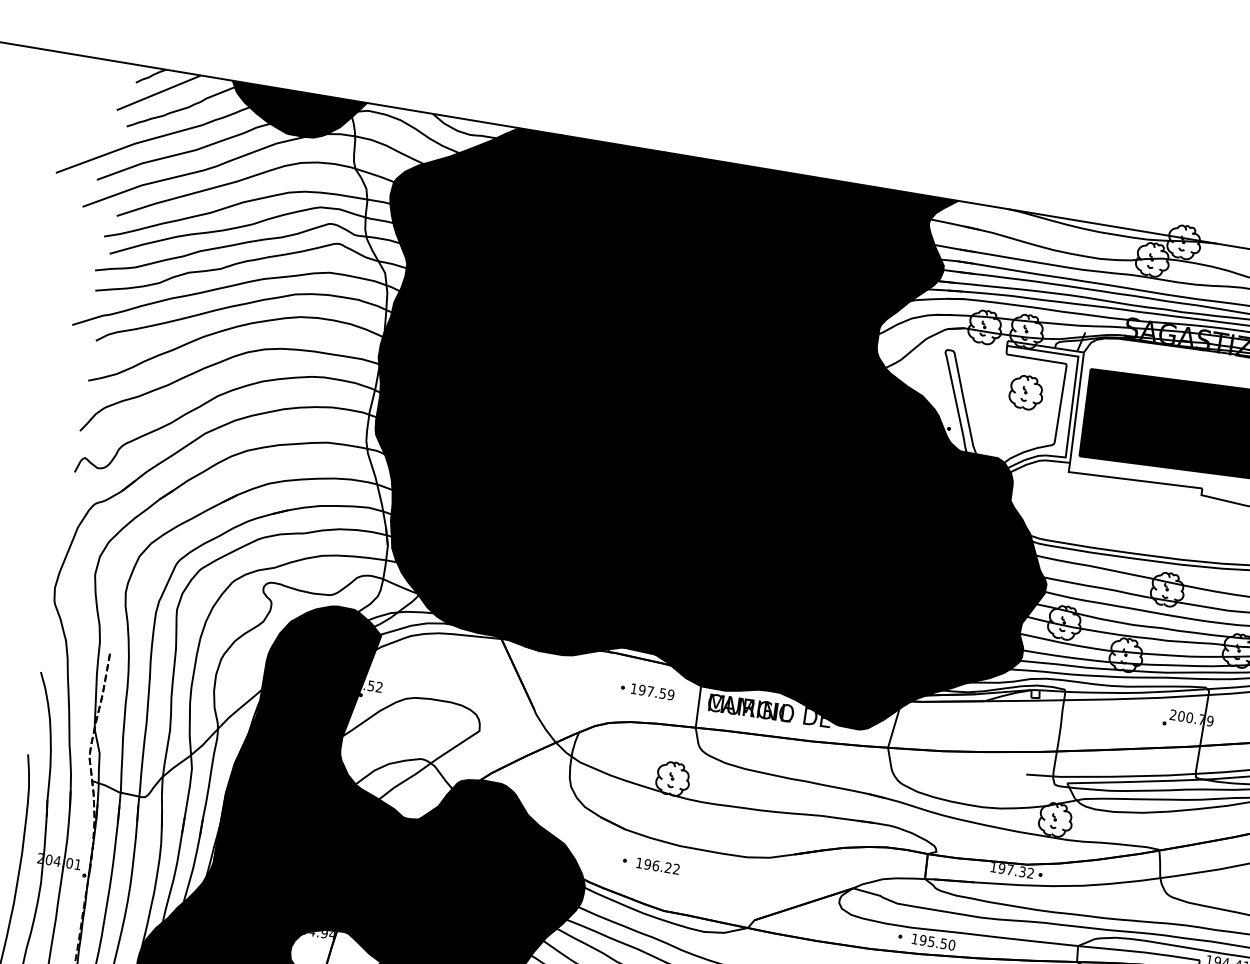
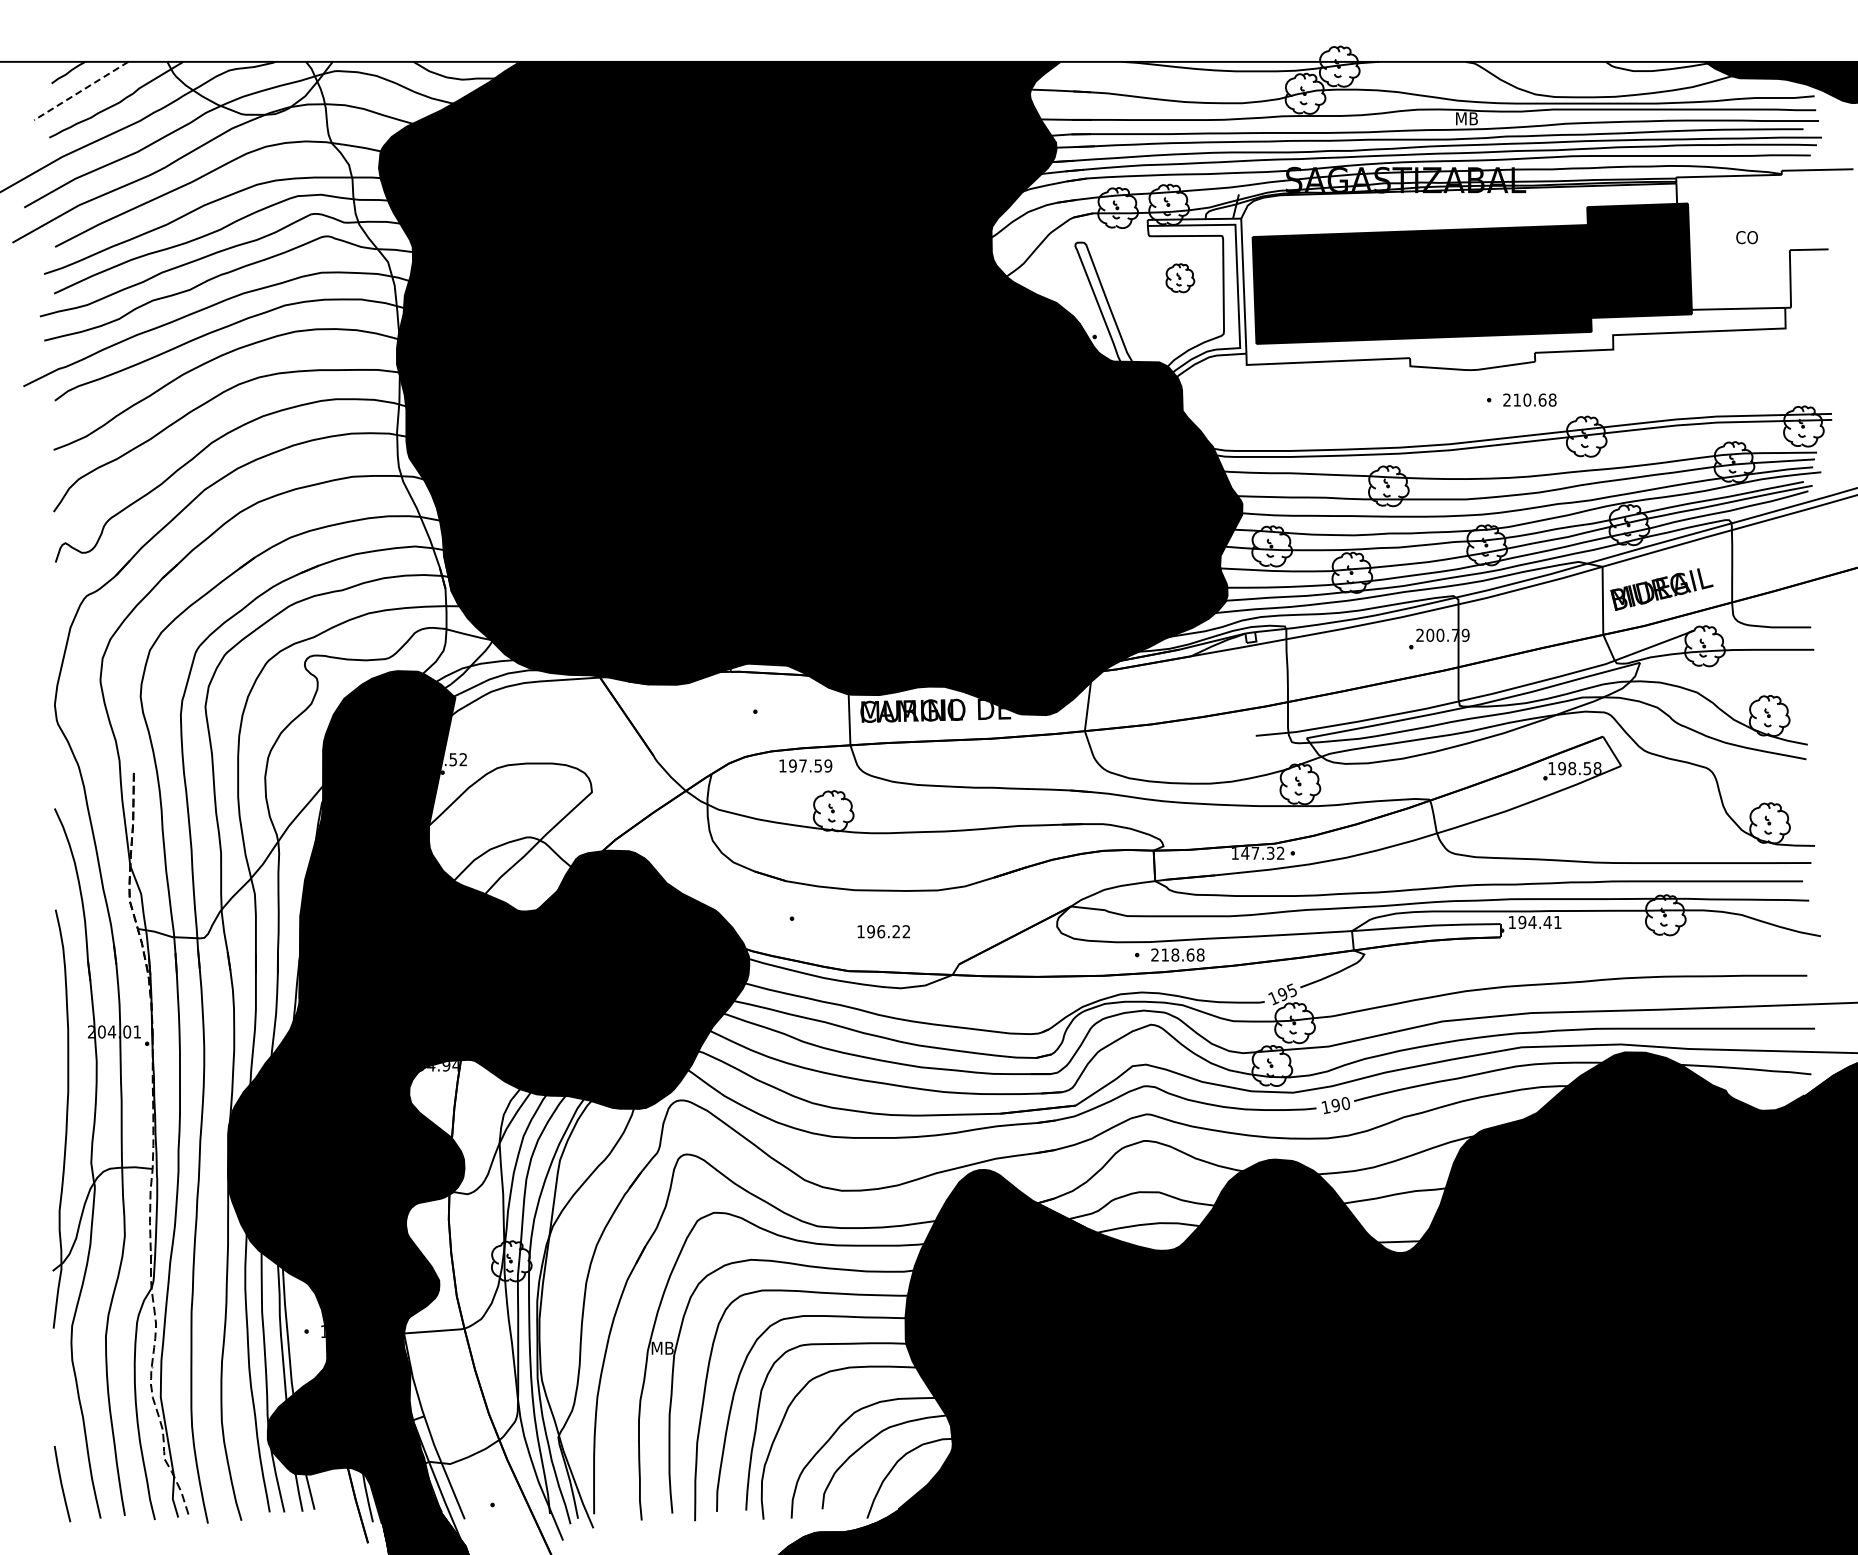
line: (159, 92) -> (81, 90), solid -> dashed
fill: (296, 112) -> (249, 87), removed
part: (1026, 392) -> (1180, 278), size x0.7
text: (652, 691) -> (805, 765), moved
text: (657, 865) -> (883, 931), moved
text: (1002, 868) -> (1245, 853), 197.32 -> 147.32
text: (933, 941) -> (1177, 954), 195.50 -> 218.68

